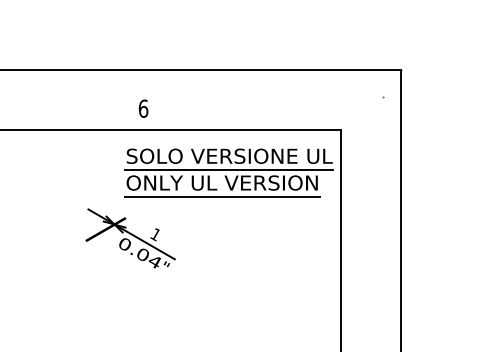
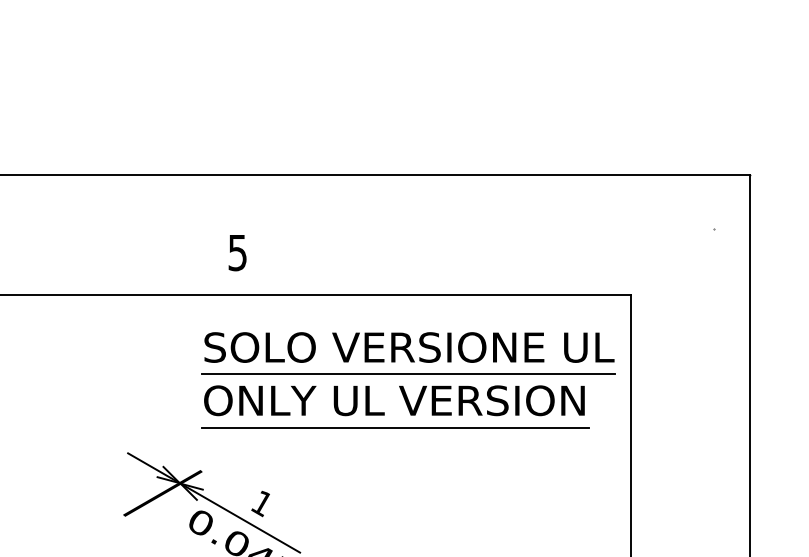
text: (143, 108) -> (237, 252), 6 -> 5

